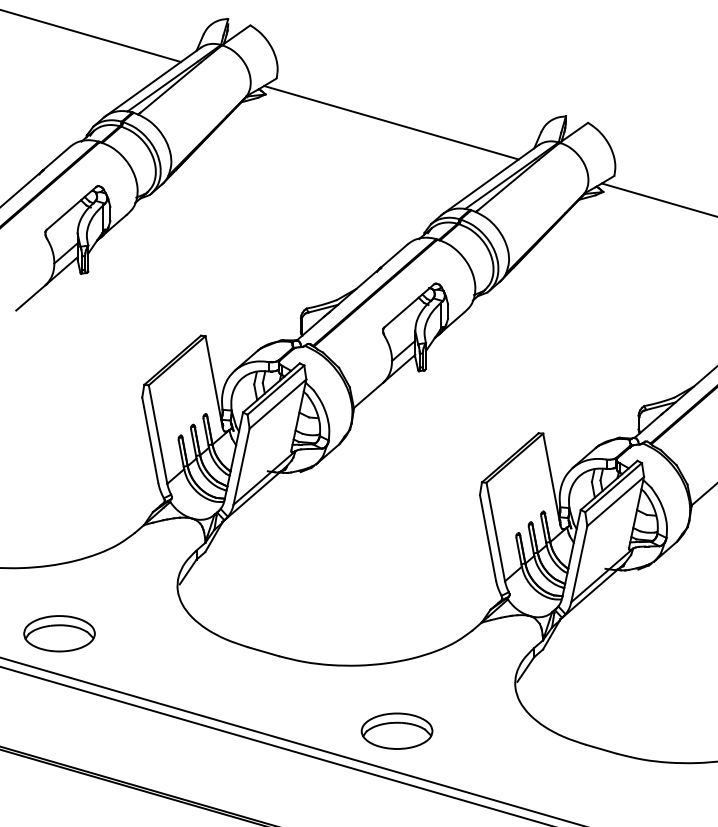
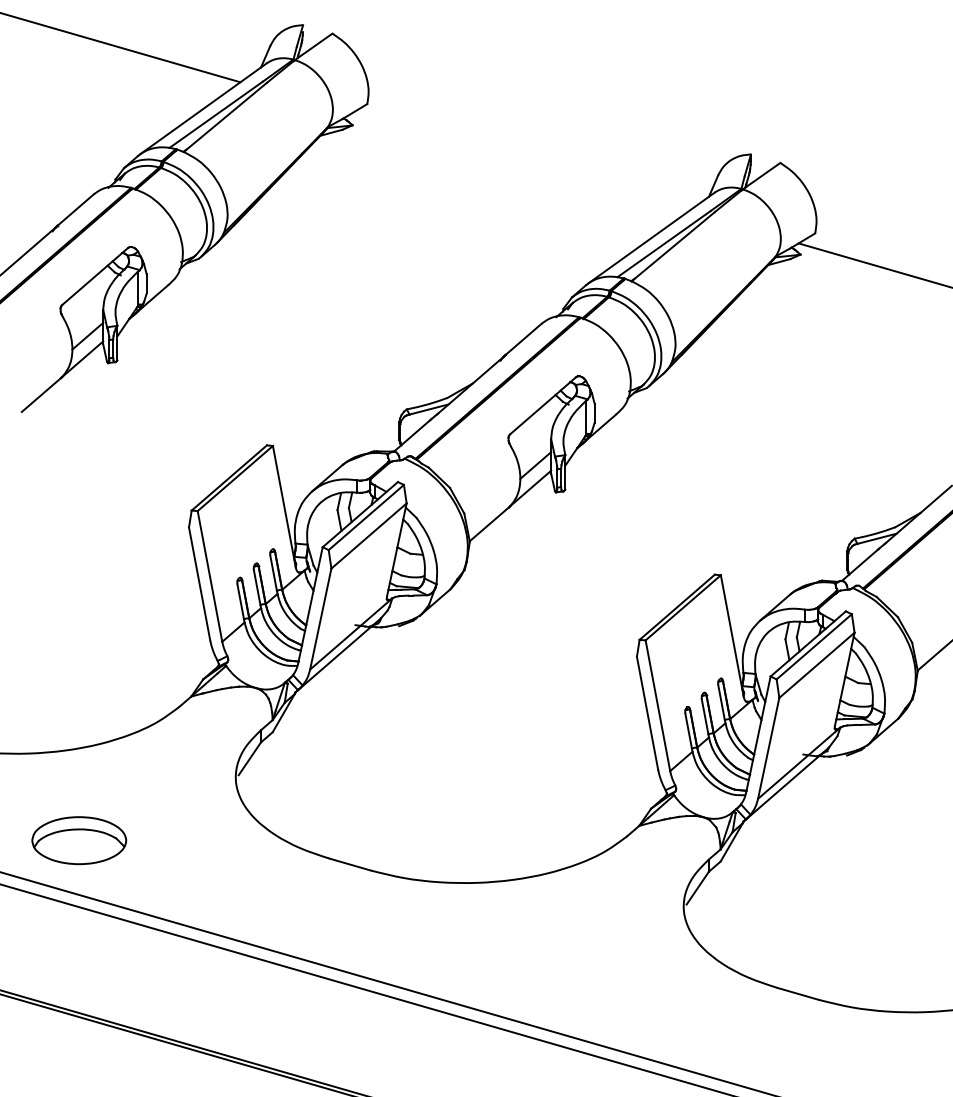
line: (391, 122) -> (519, 162), removed
part: (396, 730) -> (526, 969), removed

